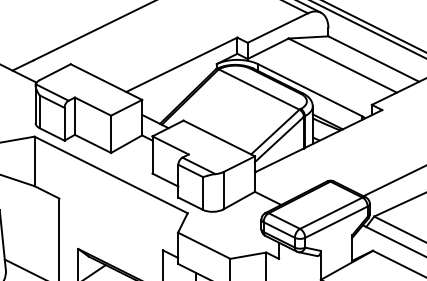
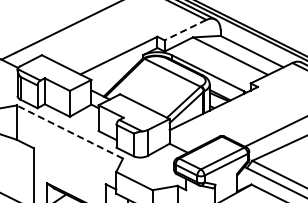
line: (277, 28) -> (185, 30), solid -> dashed
line: (110, 174) -> (69, 131), solid -> dashed

